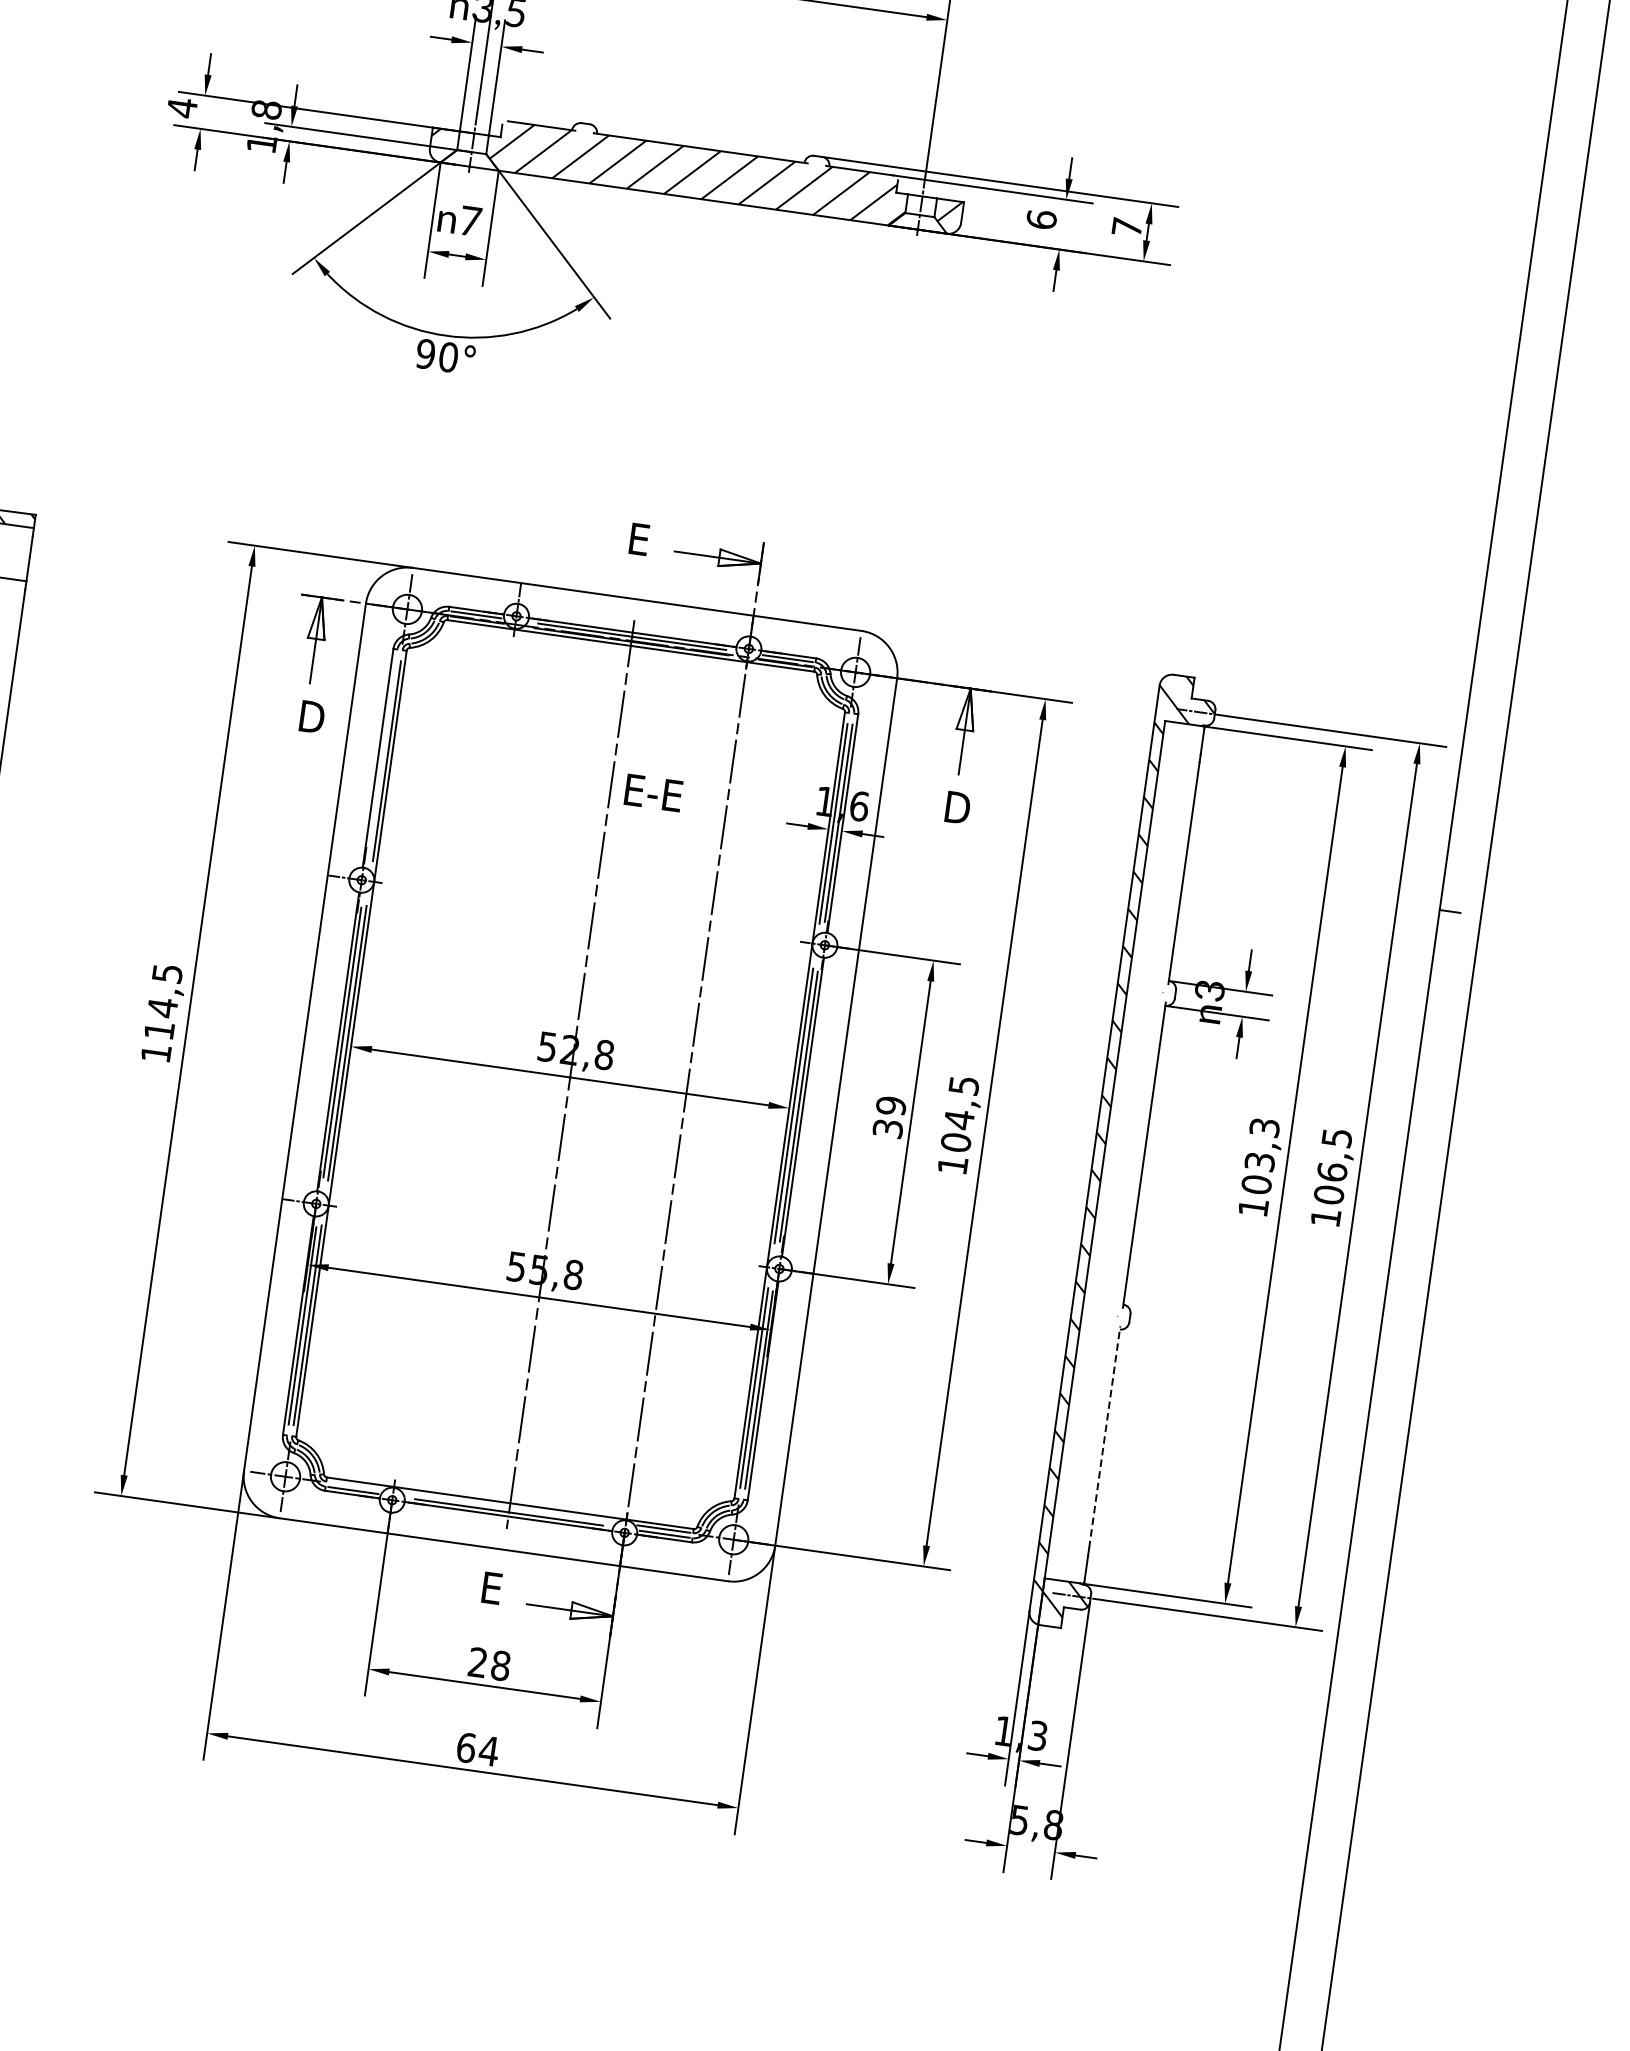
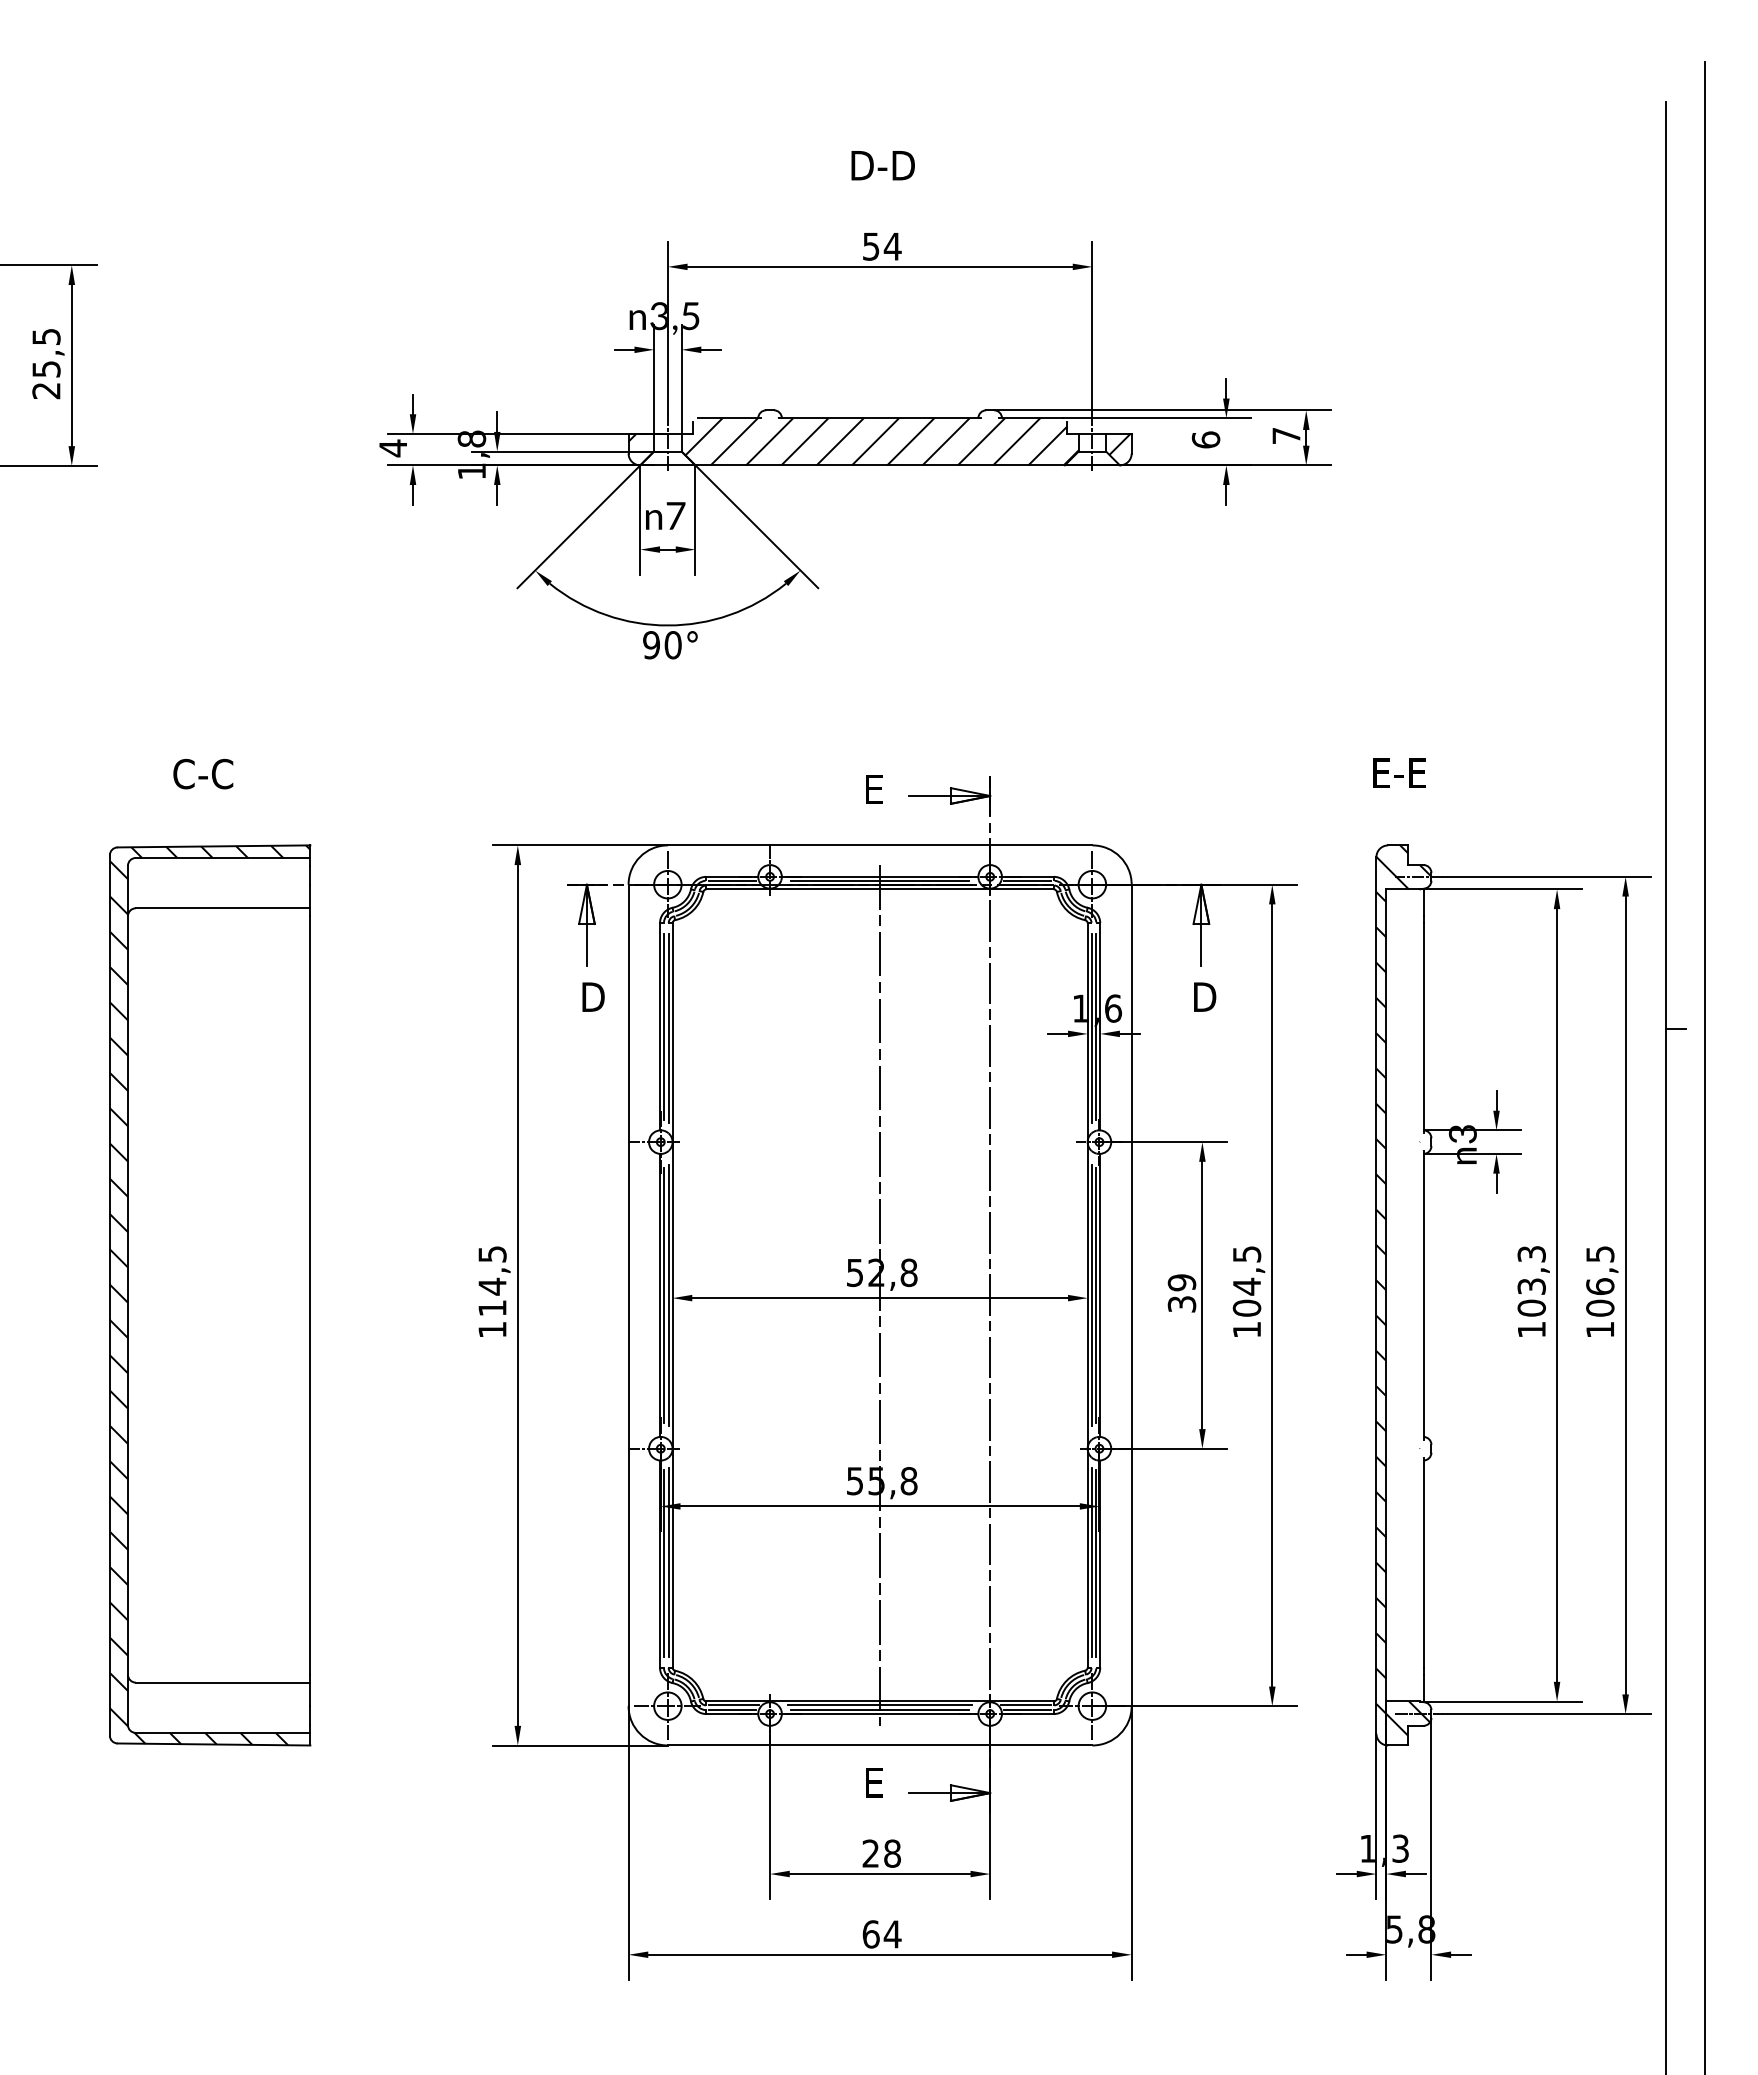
line: (381, 758) -> (663, 1026), added
text: (653, 792) -> (1399, 772), moved
line: (1104, 1437) -> (1423, 1562), dashed -> solid
line: (356, 1485) -> (734, 1705), added
line: (509, 1507) -> (879, 1705), added

